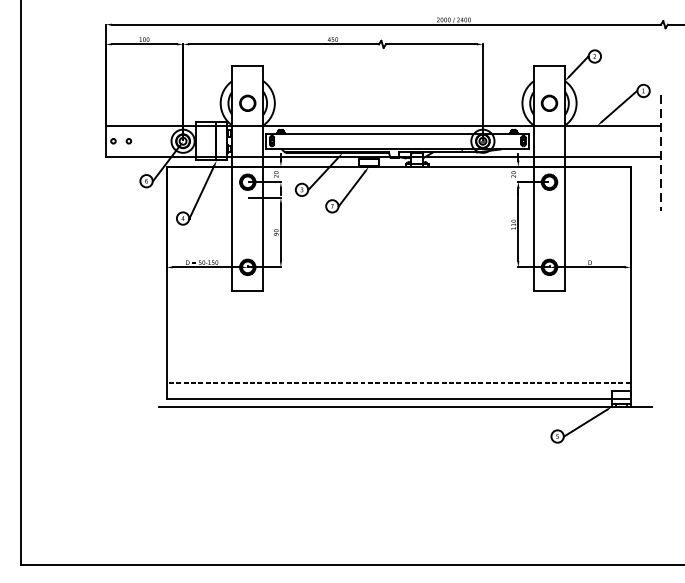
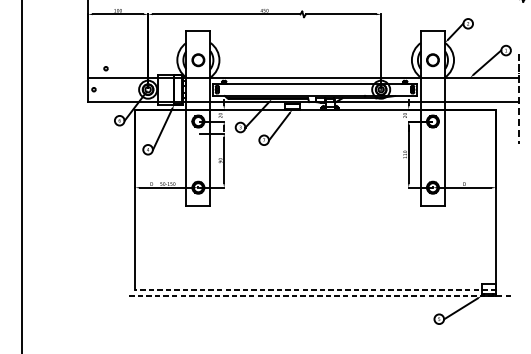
circle: (128, 141) -> (105, 68), moved
line: (398, 383) -> (315, 278), removed
line: (398, 398) -> (315, 289), solid -> dashed
line: (405, 406) -> (321, 295), solid -> dashed

